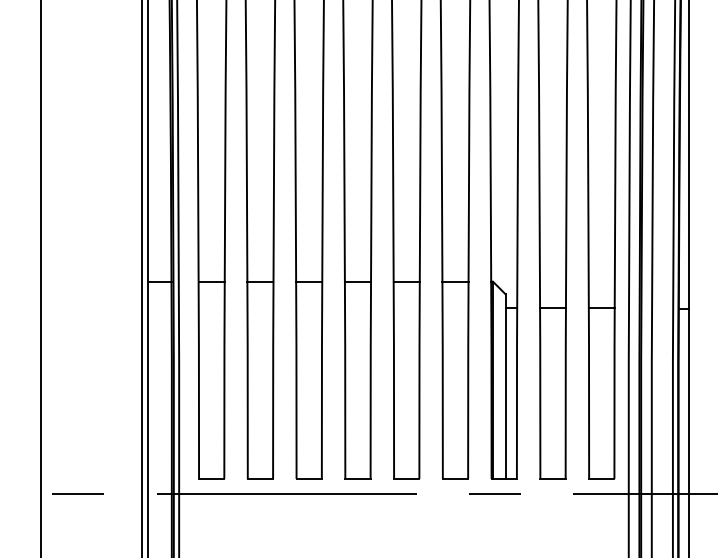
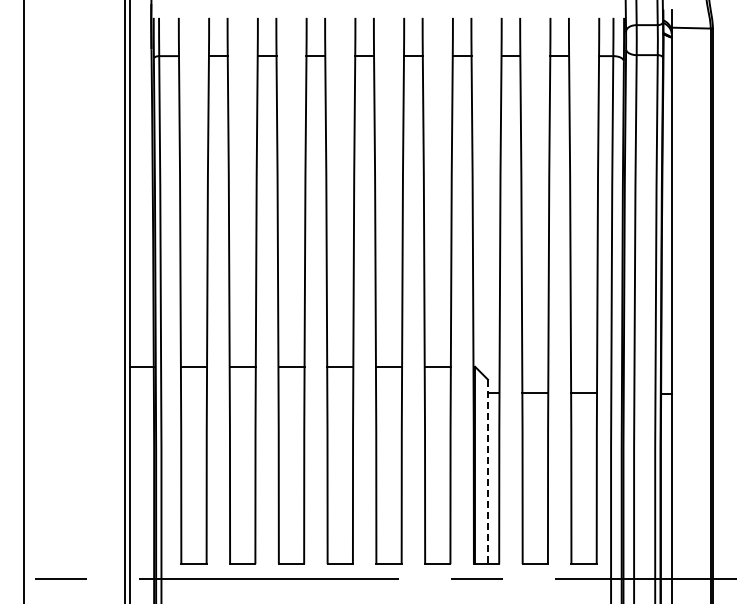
line: (505, 387) -> (487, 472), solid -> dashed

